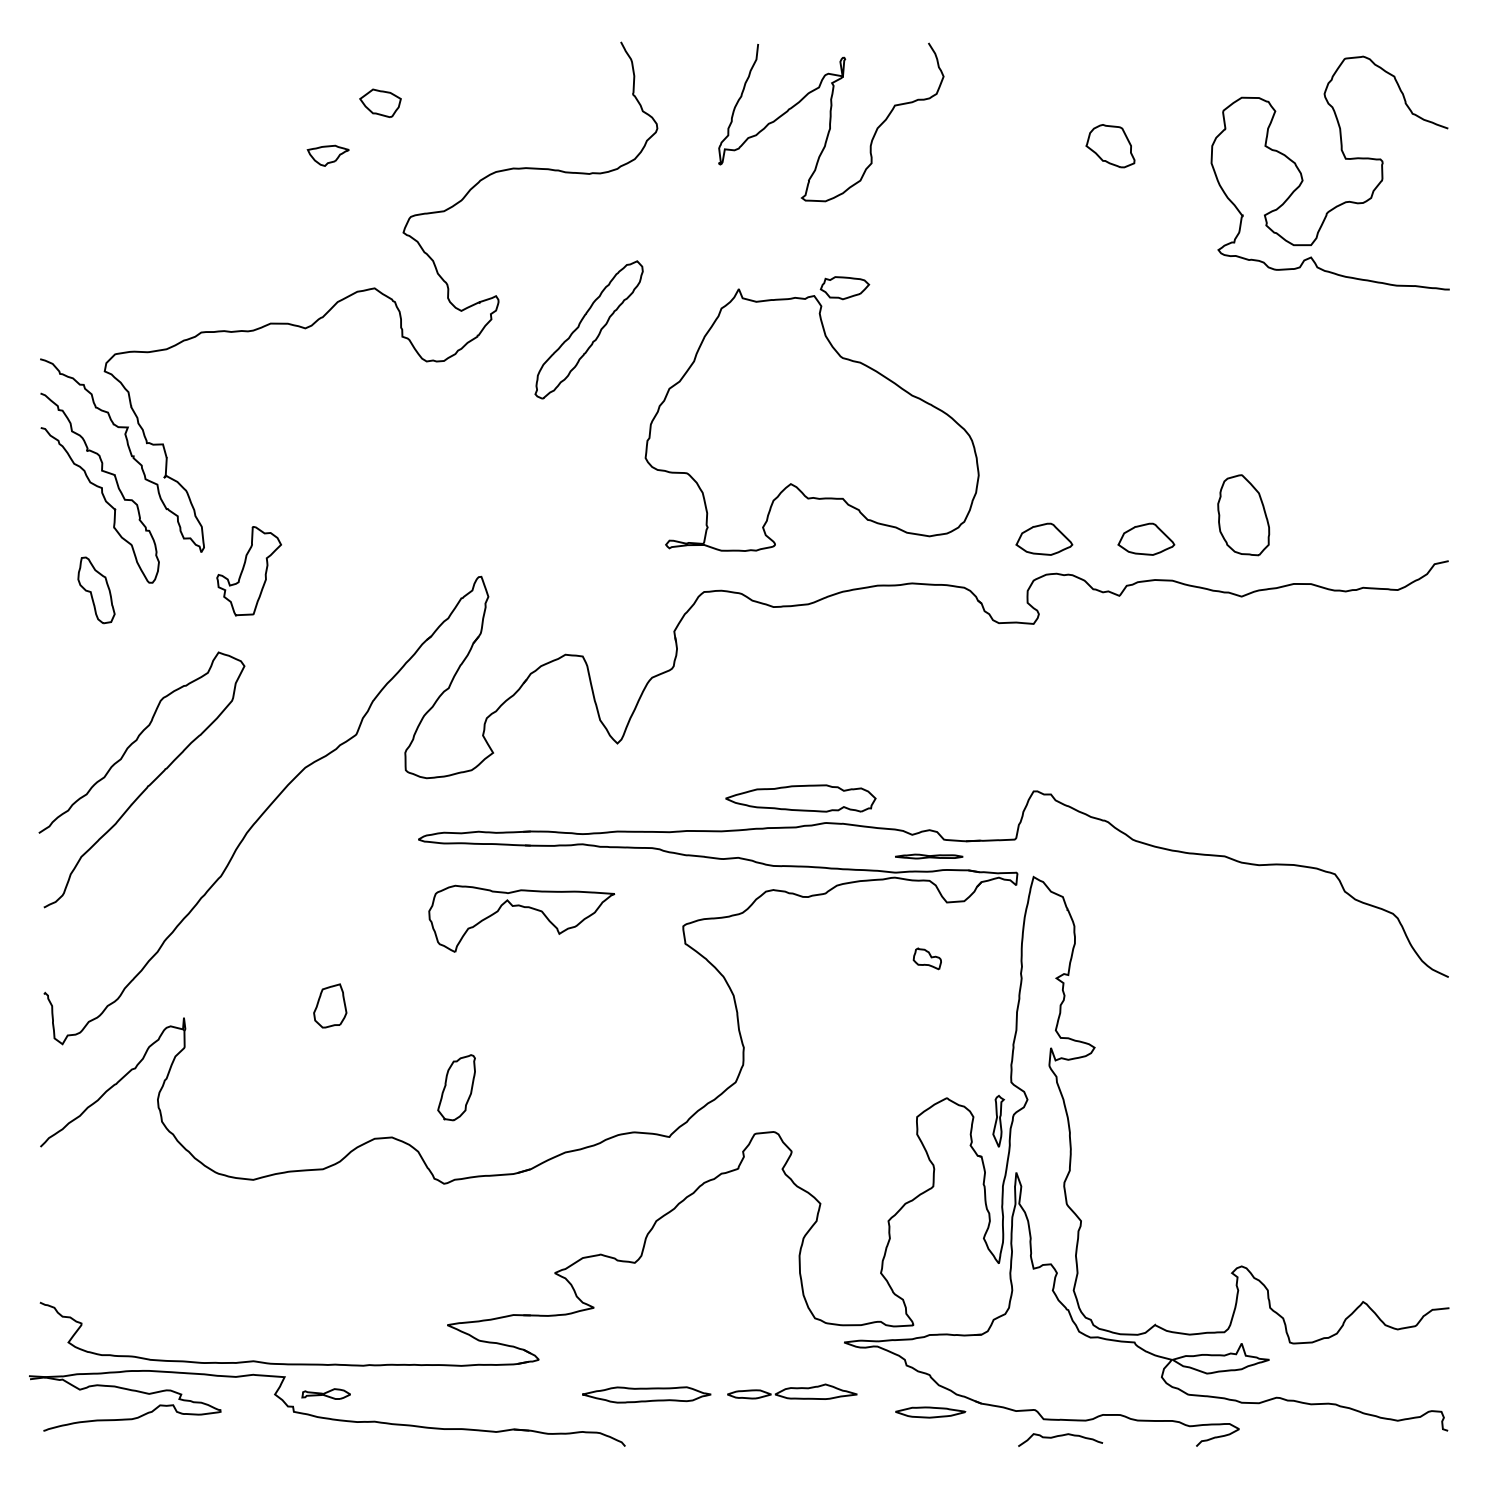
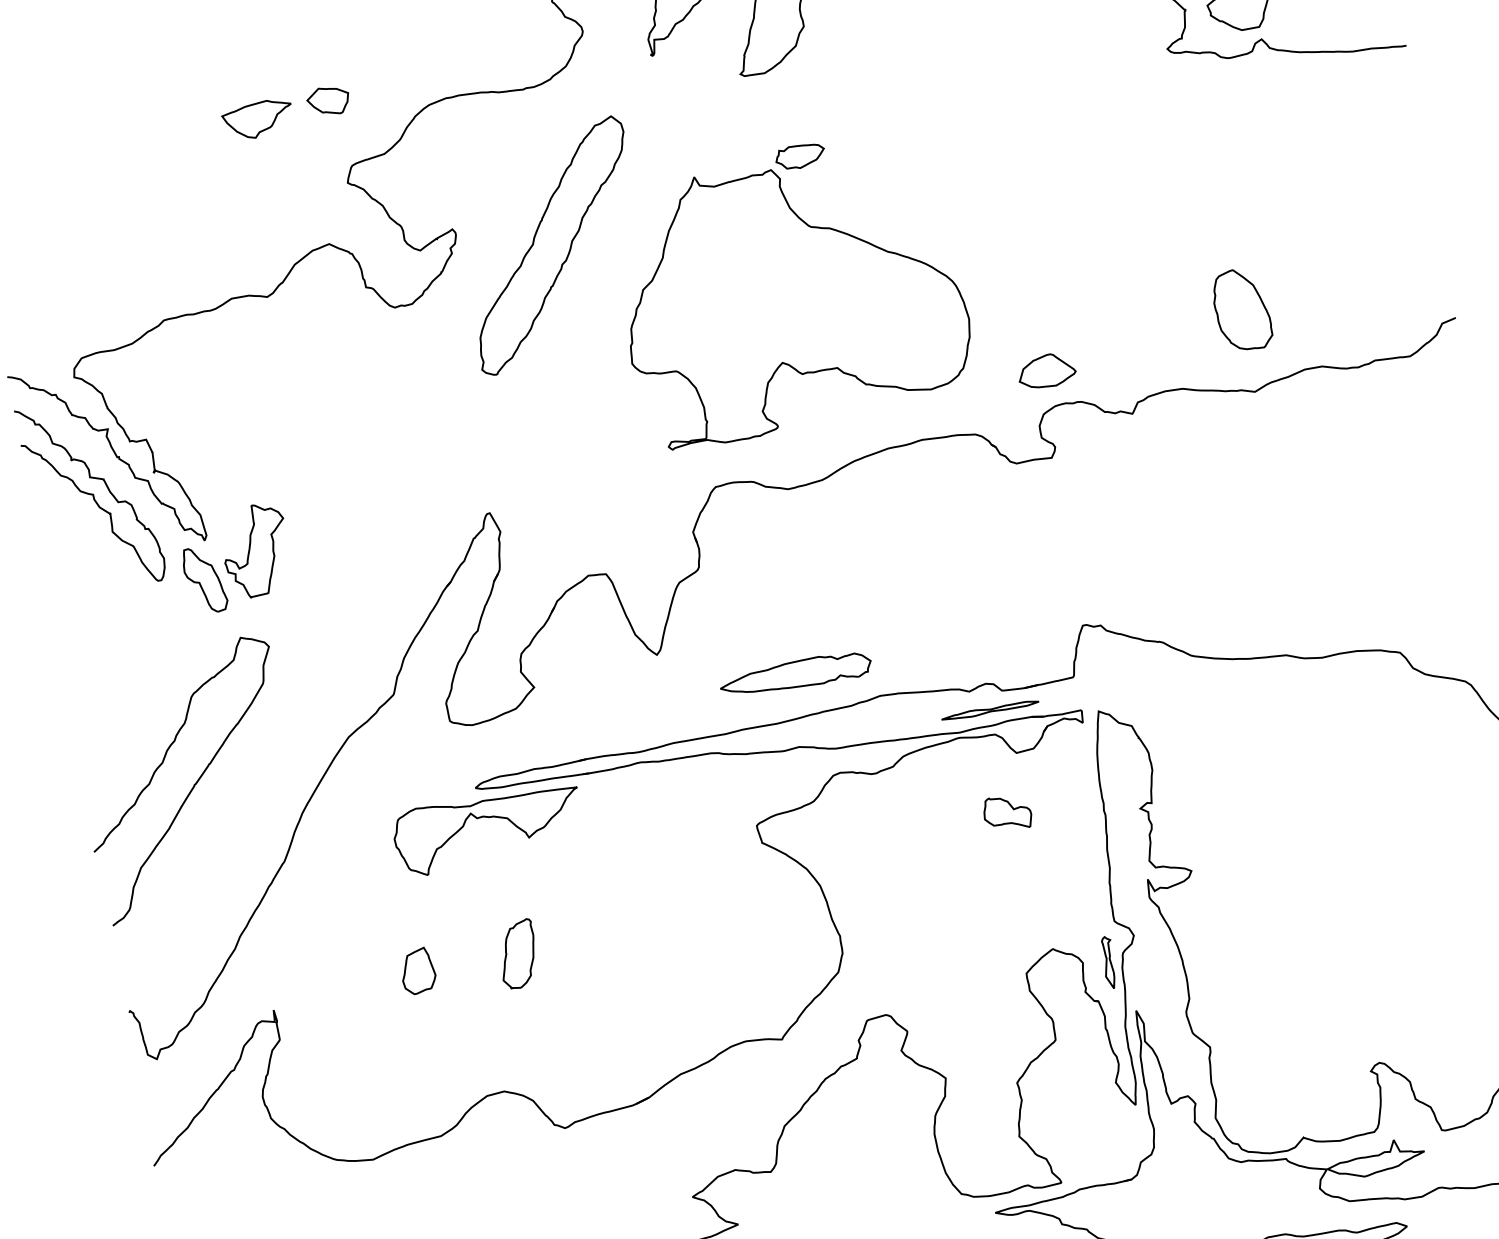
part: (380, 102) -> (328, 100), moved
part: (328, 155) -> (258, 119), size x1.67
part: (588, 329) -> (551, 245), size x1.67
part: (1146, 538) -> (1148, 351), removed
part: (96, 590) -> (204, 580), moved
part: (800, 798) -> (795, 674), moved
part: (928, 856) -> (989, 710), size x1.43
part: (525, 908) -> (490, 818), moved
part: (927, 958) -> (1007, 812), size x1.67
part: (456, 1087) -> (517, 954), moved

